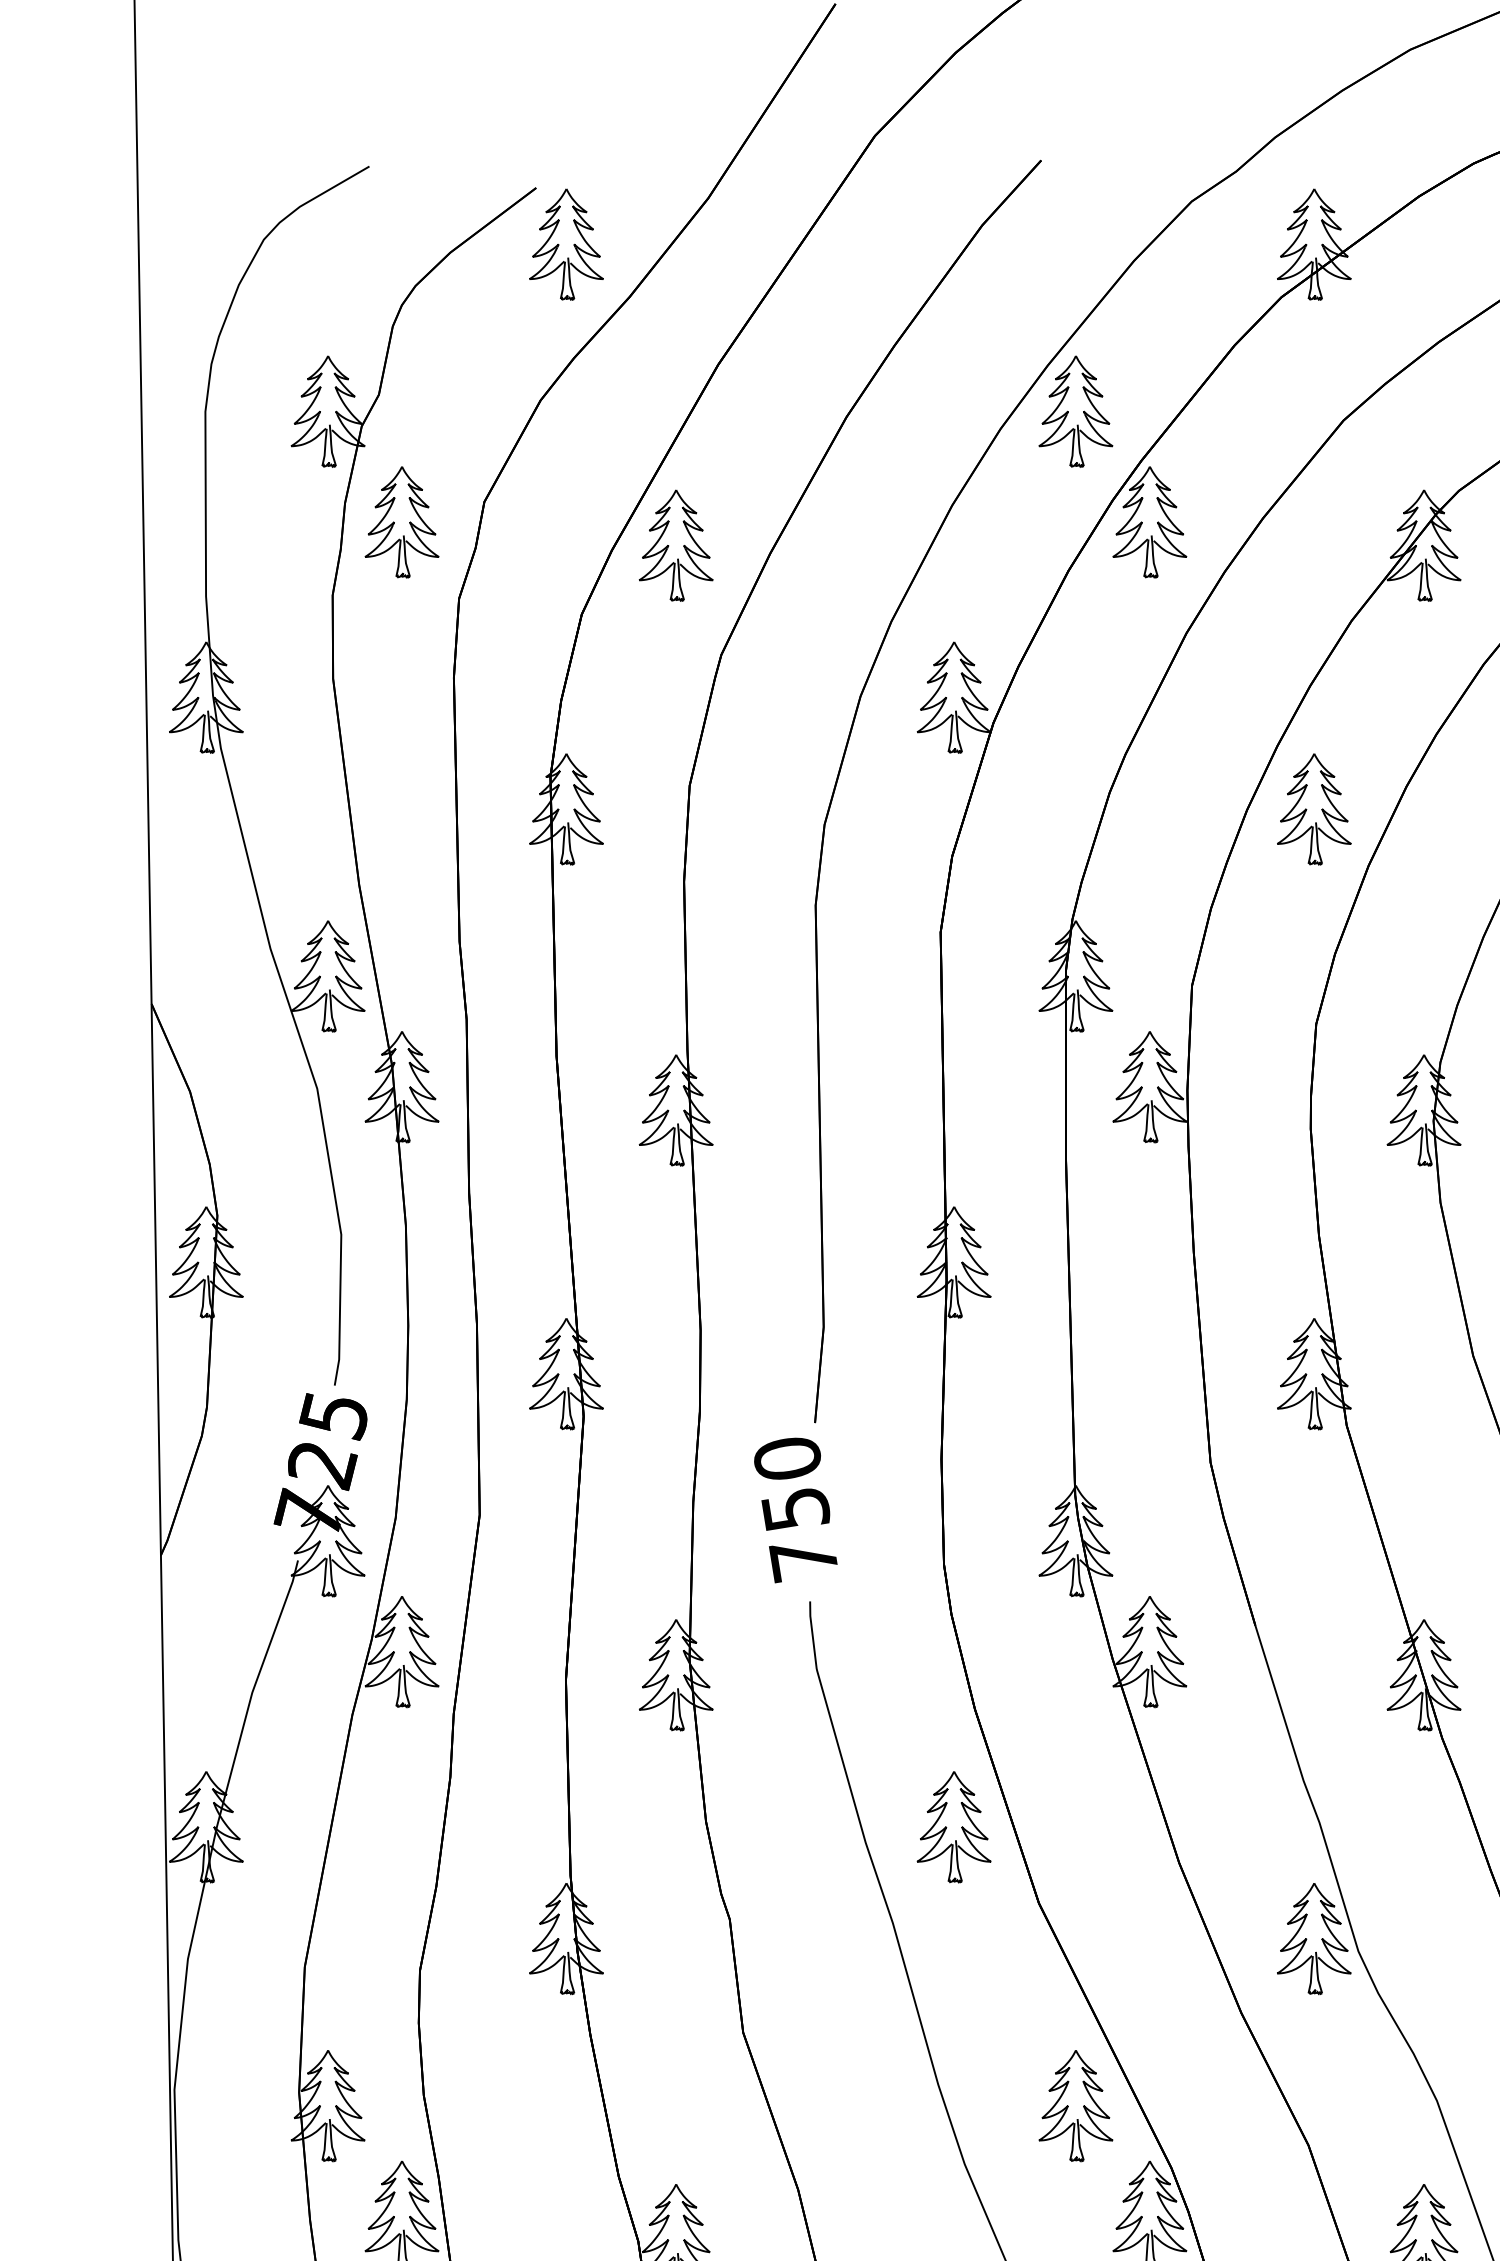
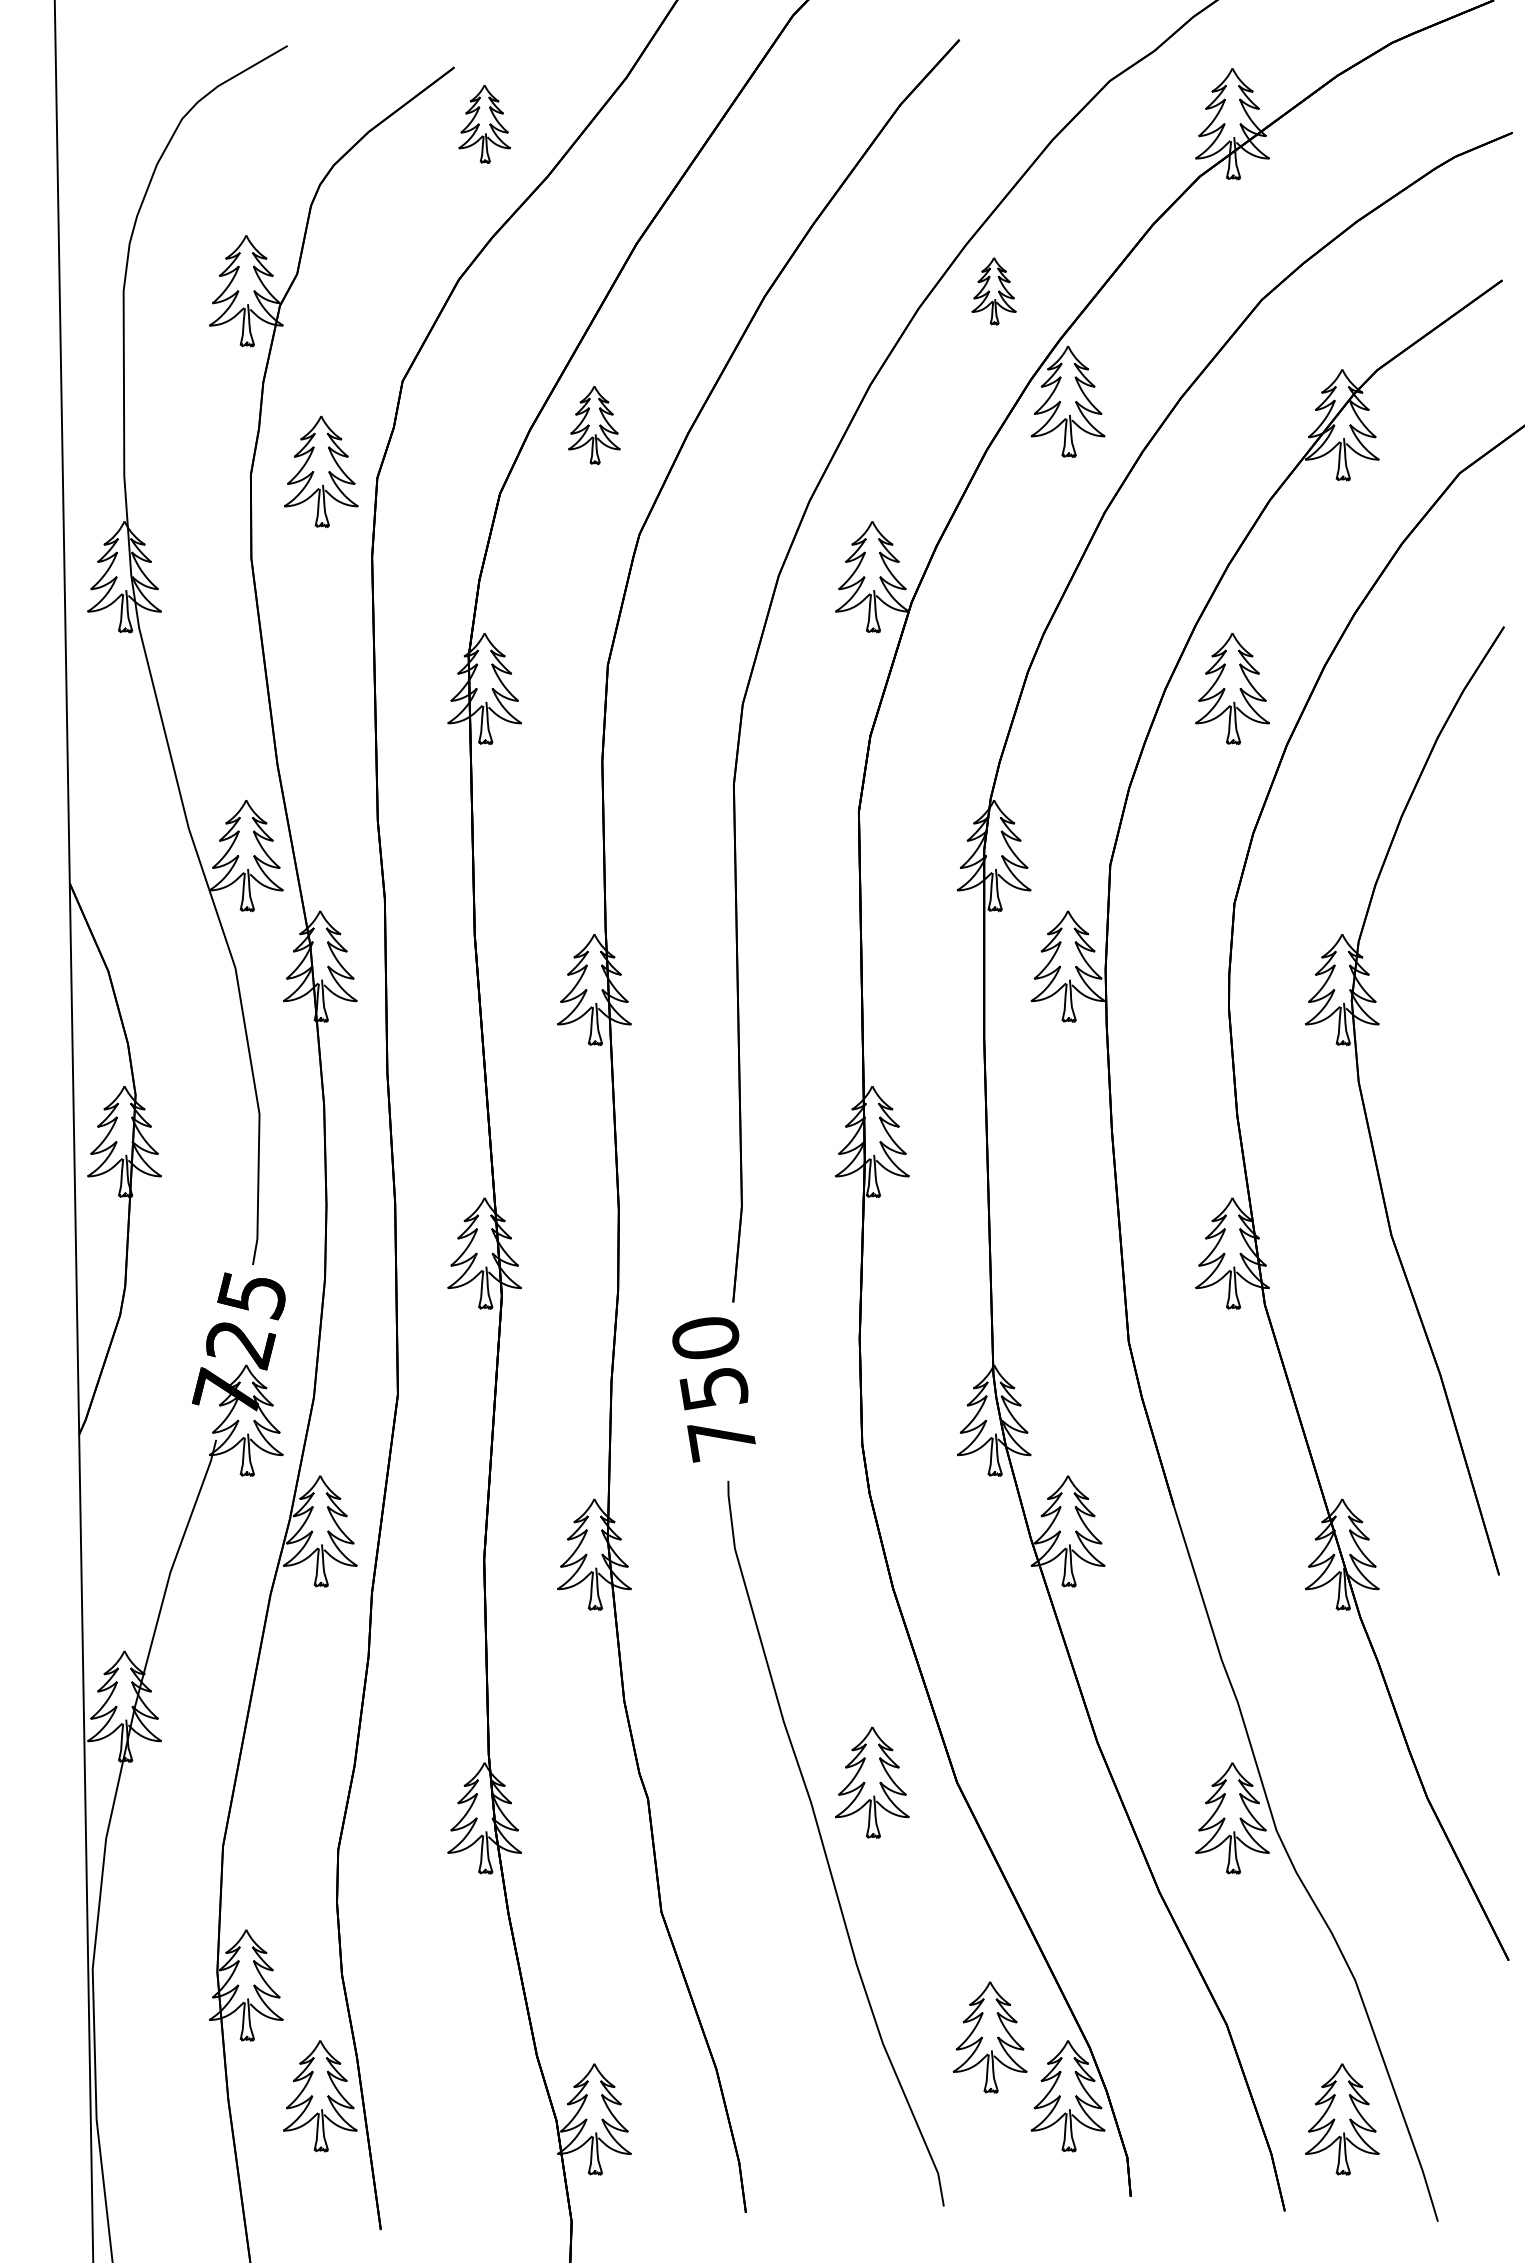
part: (566, 245) -> (484, 124), size x0.7
part: (1075, 412) -> (993, 291), size x0.6
part: (402, 522) -> (321, 471), moved
part: (676, 546) -> (594, 425), size x0.7
part: (954, 1827) -> (872, 1782), moved
part: (1075, 2106) -> (989, 2037), moved

